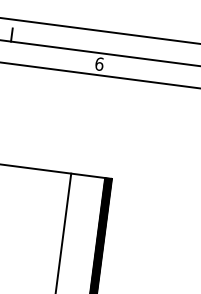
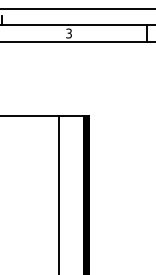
text: (100, 64) -> (69, 33), 6 -> 3

